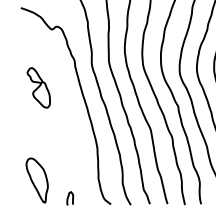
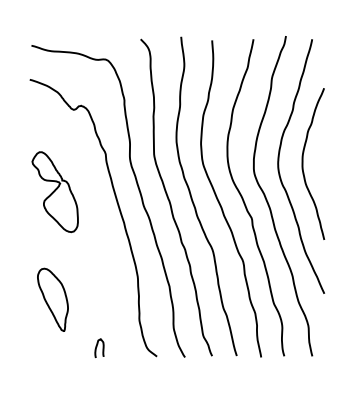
part: (38, 88) -> (54, 192), size x1.43
part: (36, 180) -> (52, 299), moved

